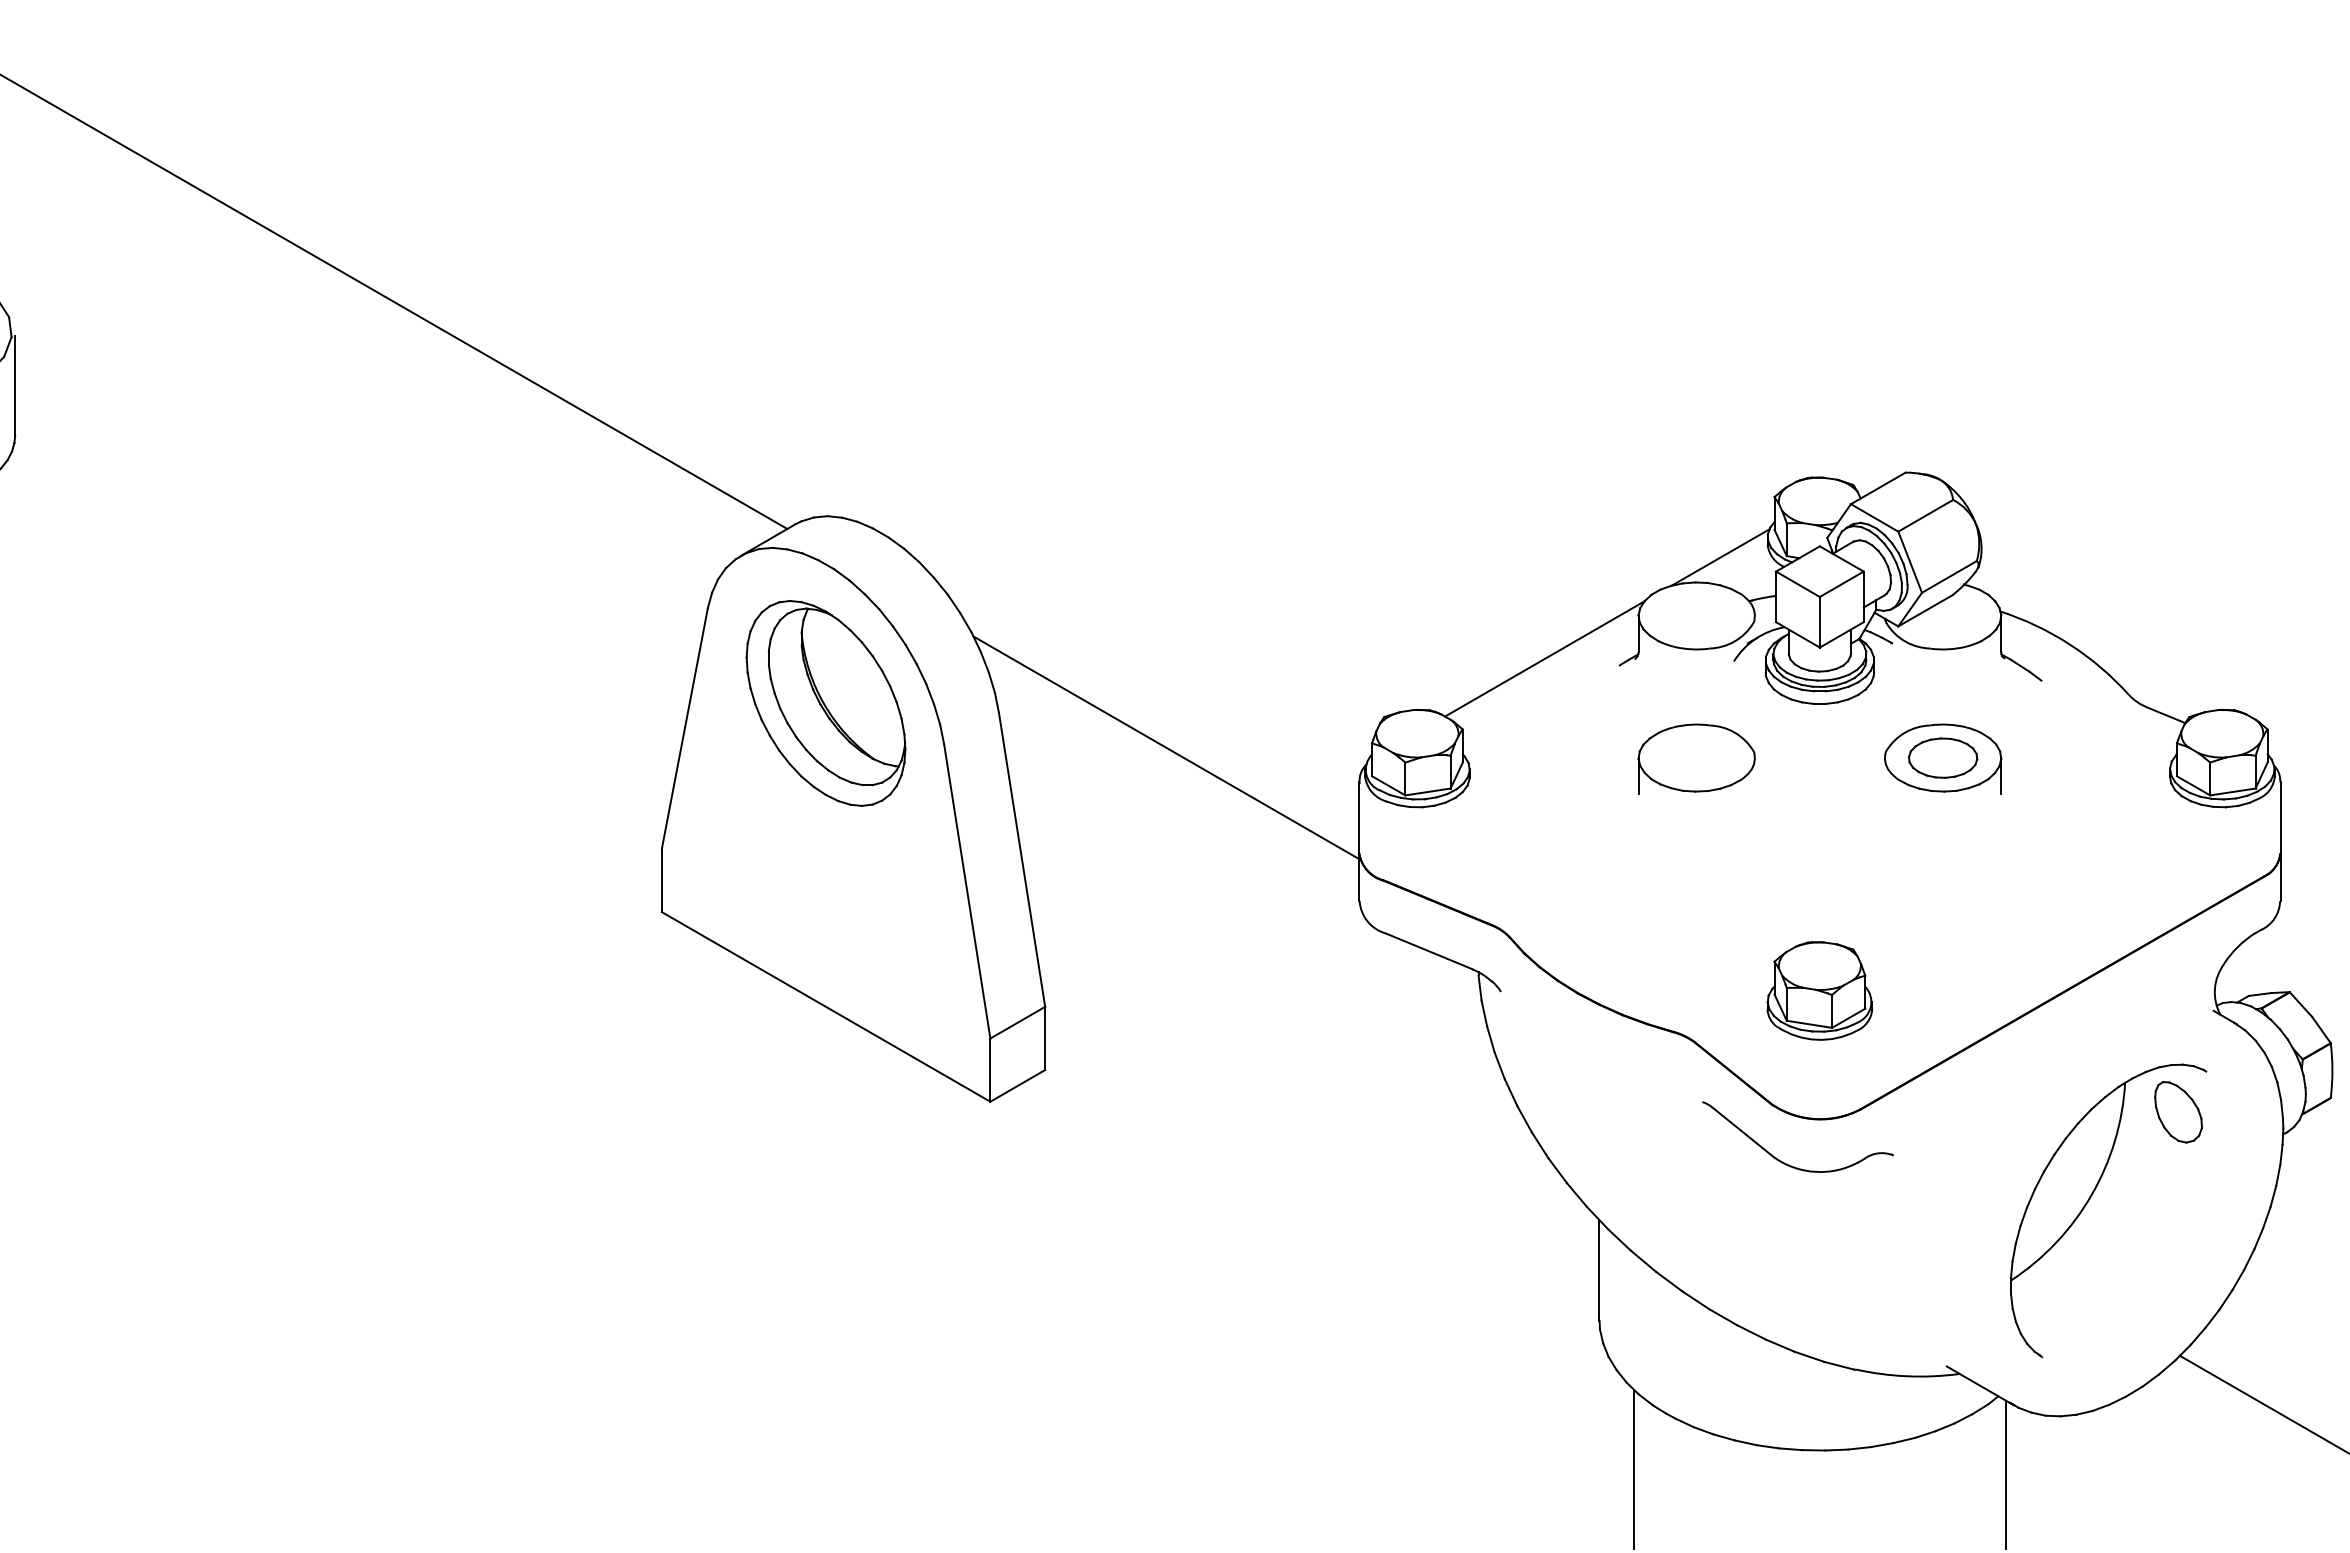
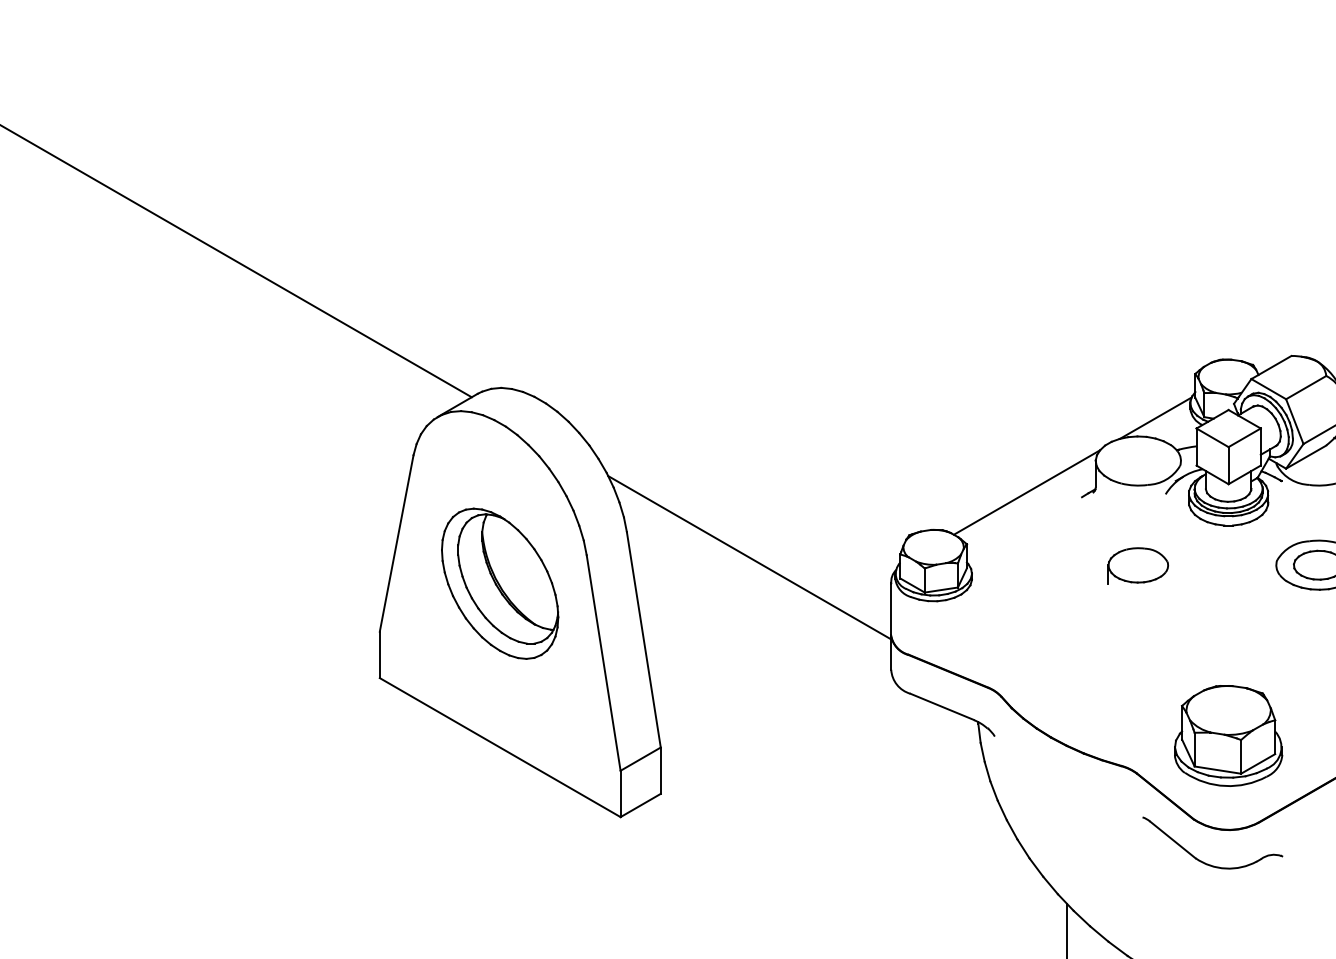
part: (825, 703) -> (499, 583), moved
part: (1696, 758) -> (1138, 565), size x0.7
part: (1819, 990) -> (1228, 735), size x1.4

